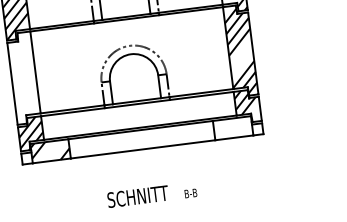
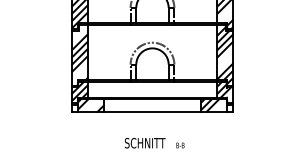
hatch: (24, 80) -> (79, 56), added
hatch: (228, 128) -> (210, 105), added

